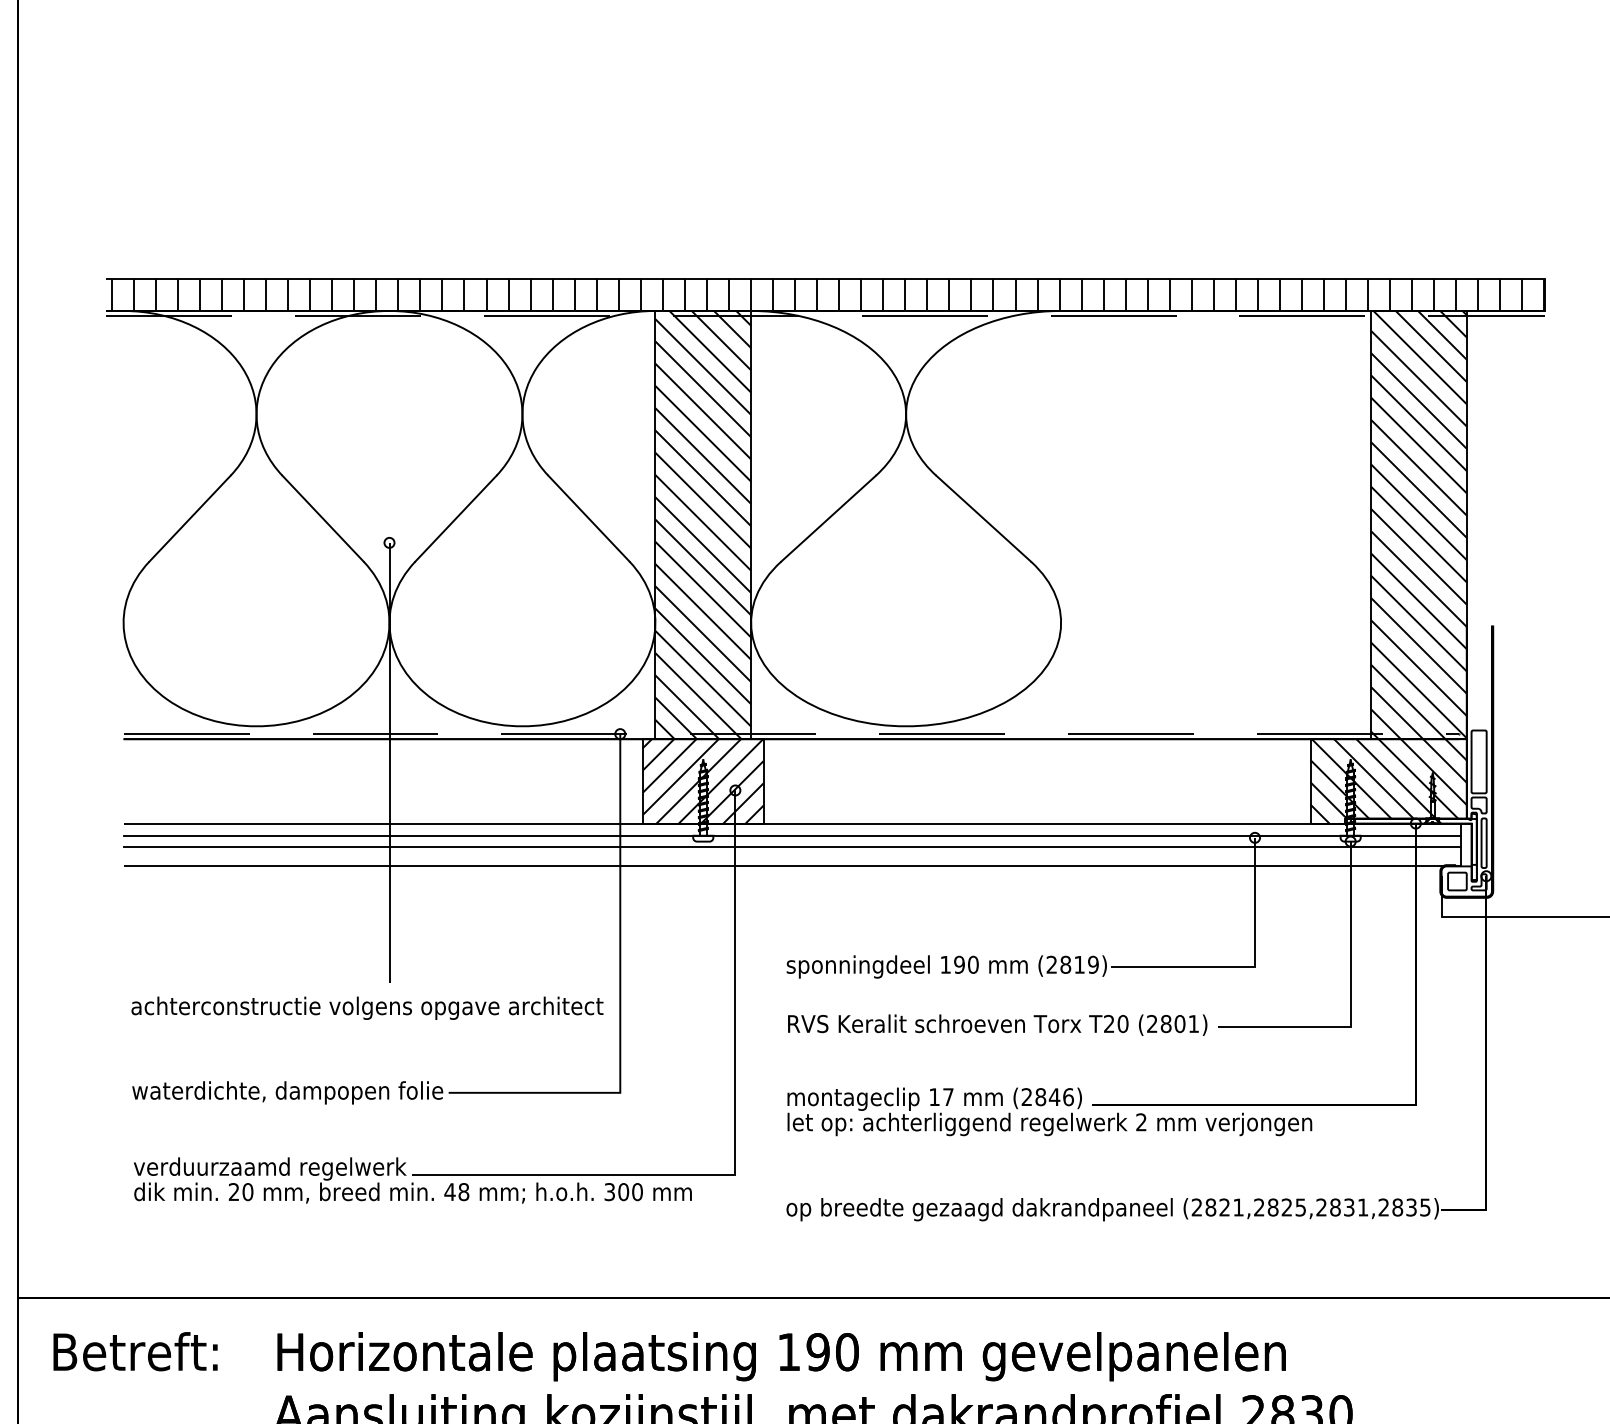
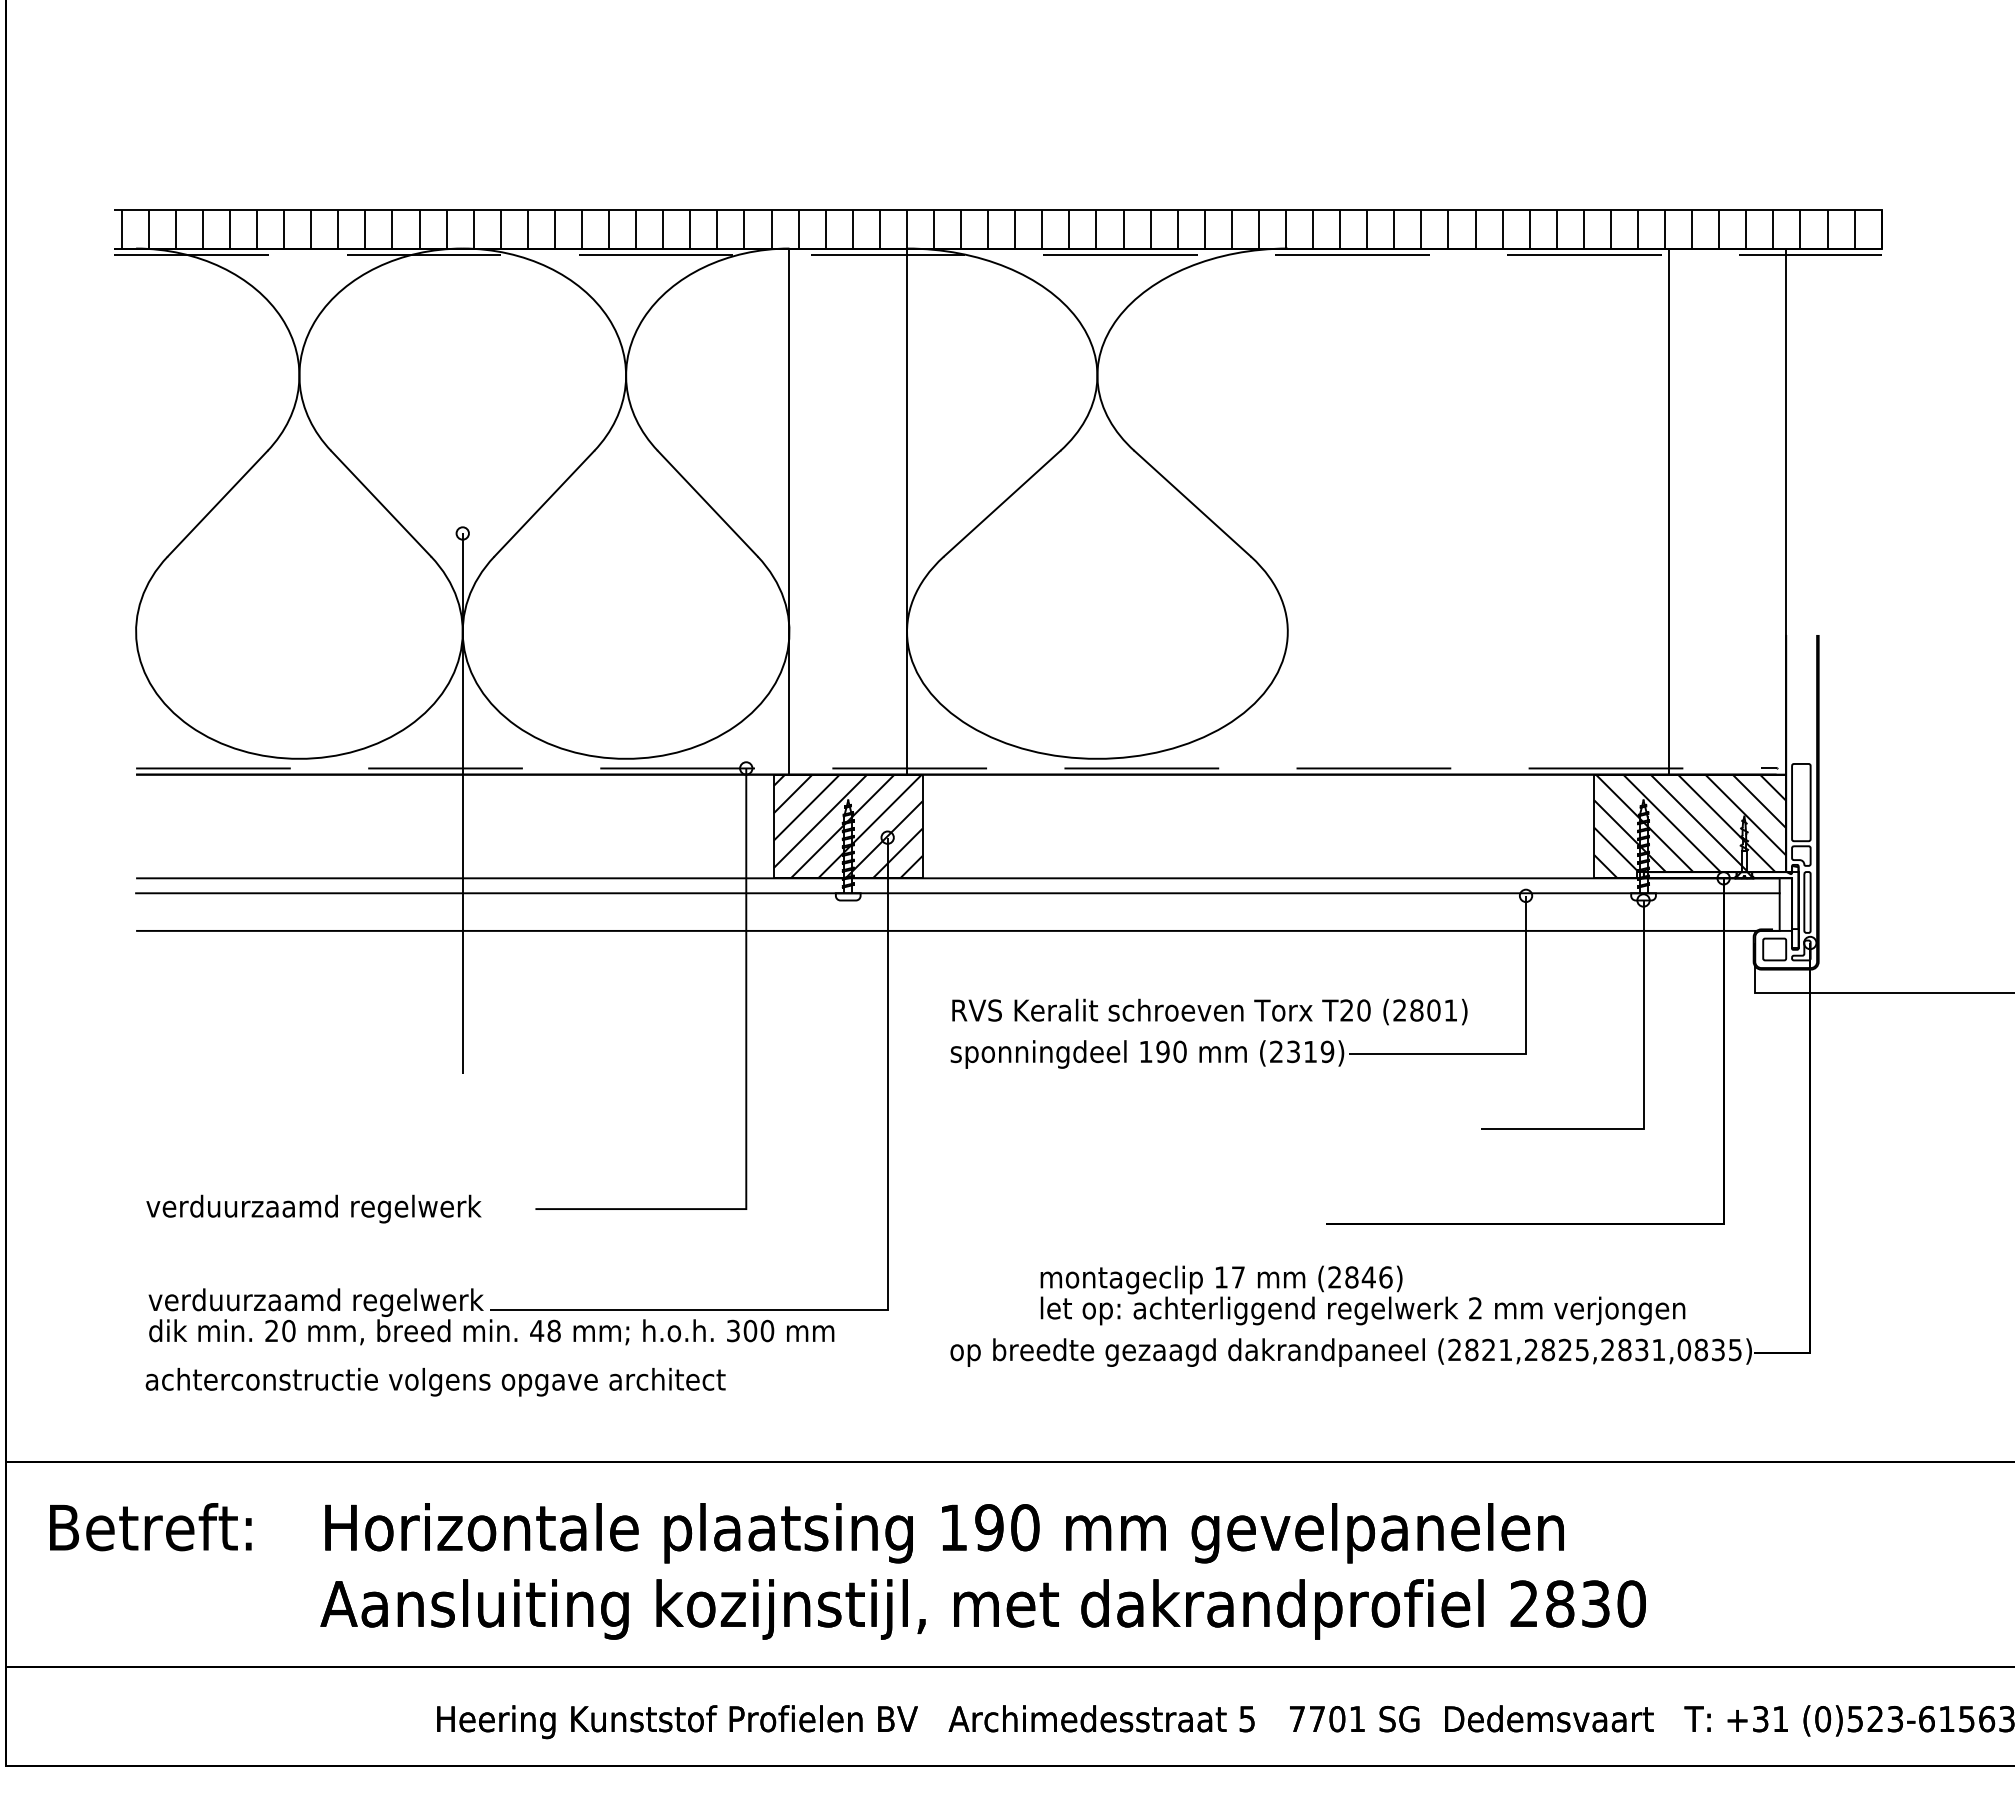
hatch: (703, 524) -> (848, 511), removed
hatch: (1419, 524) -> (1727, 511), removed
line: (792, 847) -> (957, 907), removed
text: (1065, 964) -> (1293, 1051), (2819) -> (2319)
text: (367, 1008) -> (435, 1382), moved
text: (997, 1024) -> (1209, 1011), moved
text: (287, 1092) -> (337, 1208), waterdichte, dampopen folie -> verduurzaamd regelwerk
text: (1049, 1111) -> (1362, 1295), moved
text: (1383, 1207) -> (1684, 1349), (2821,2825,2831,2835) -> (2821,2825,2831,0835)

